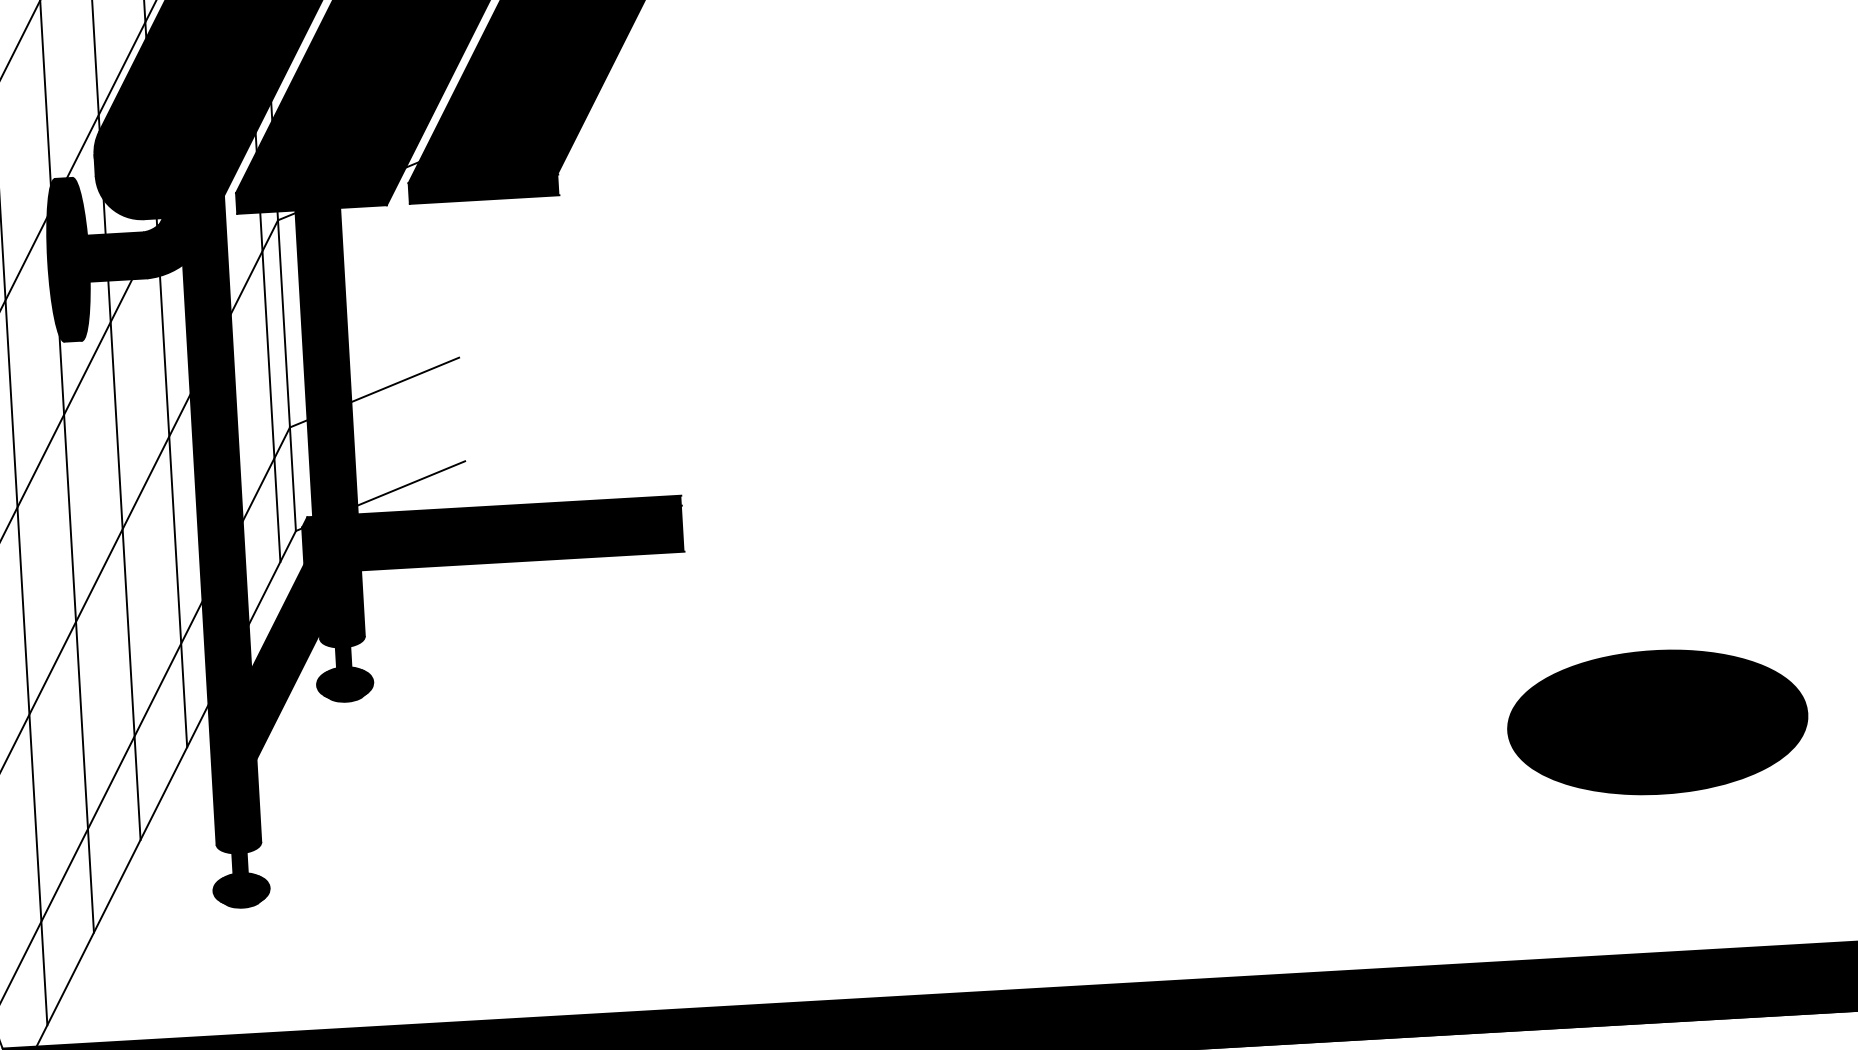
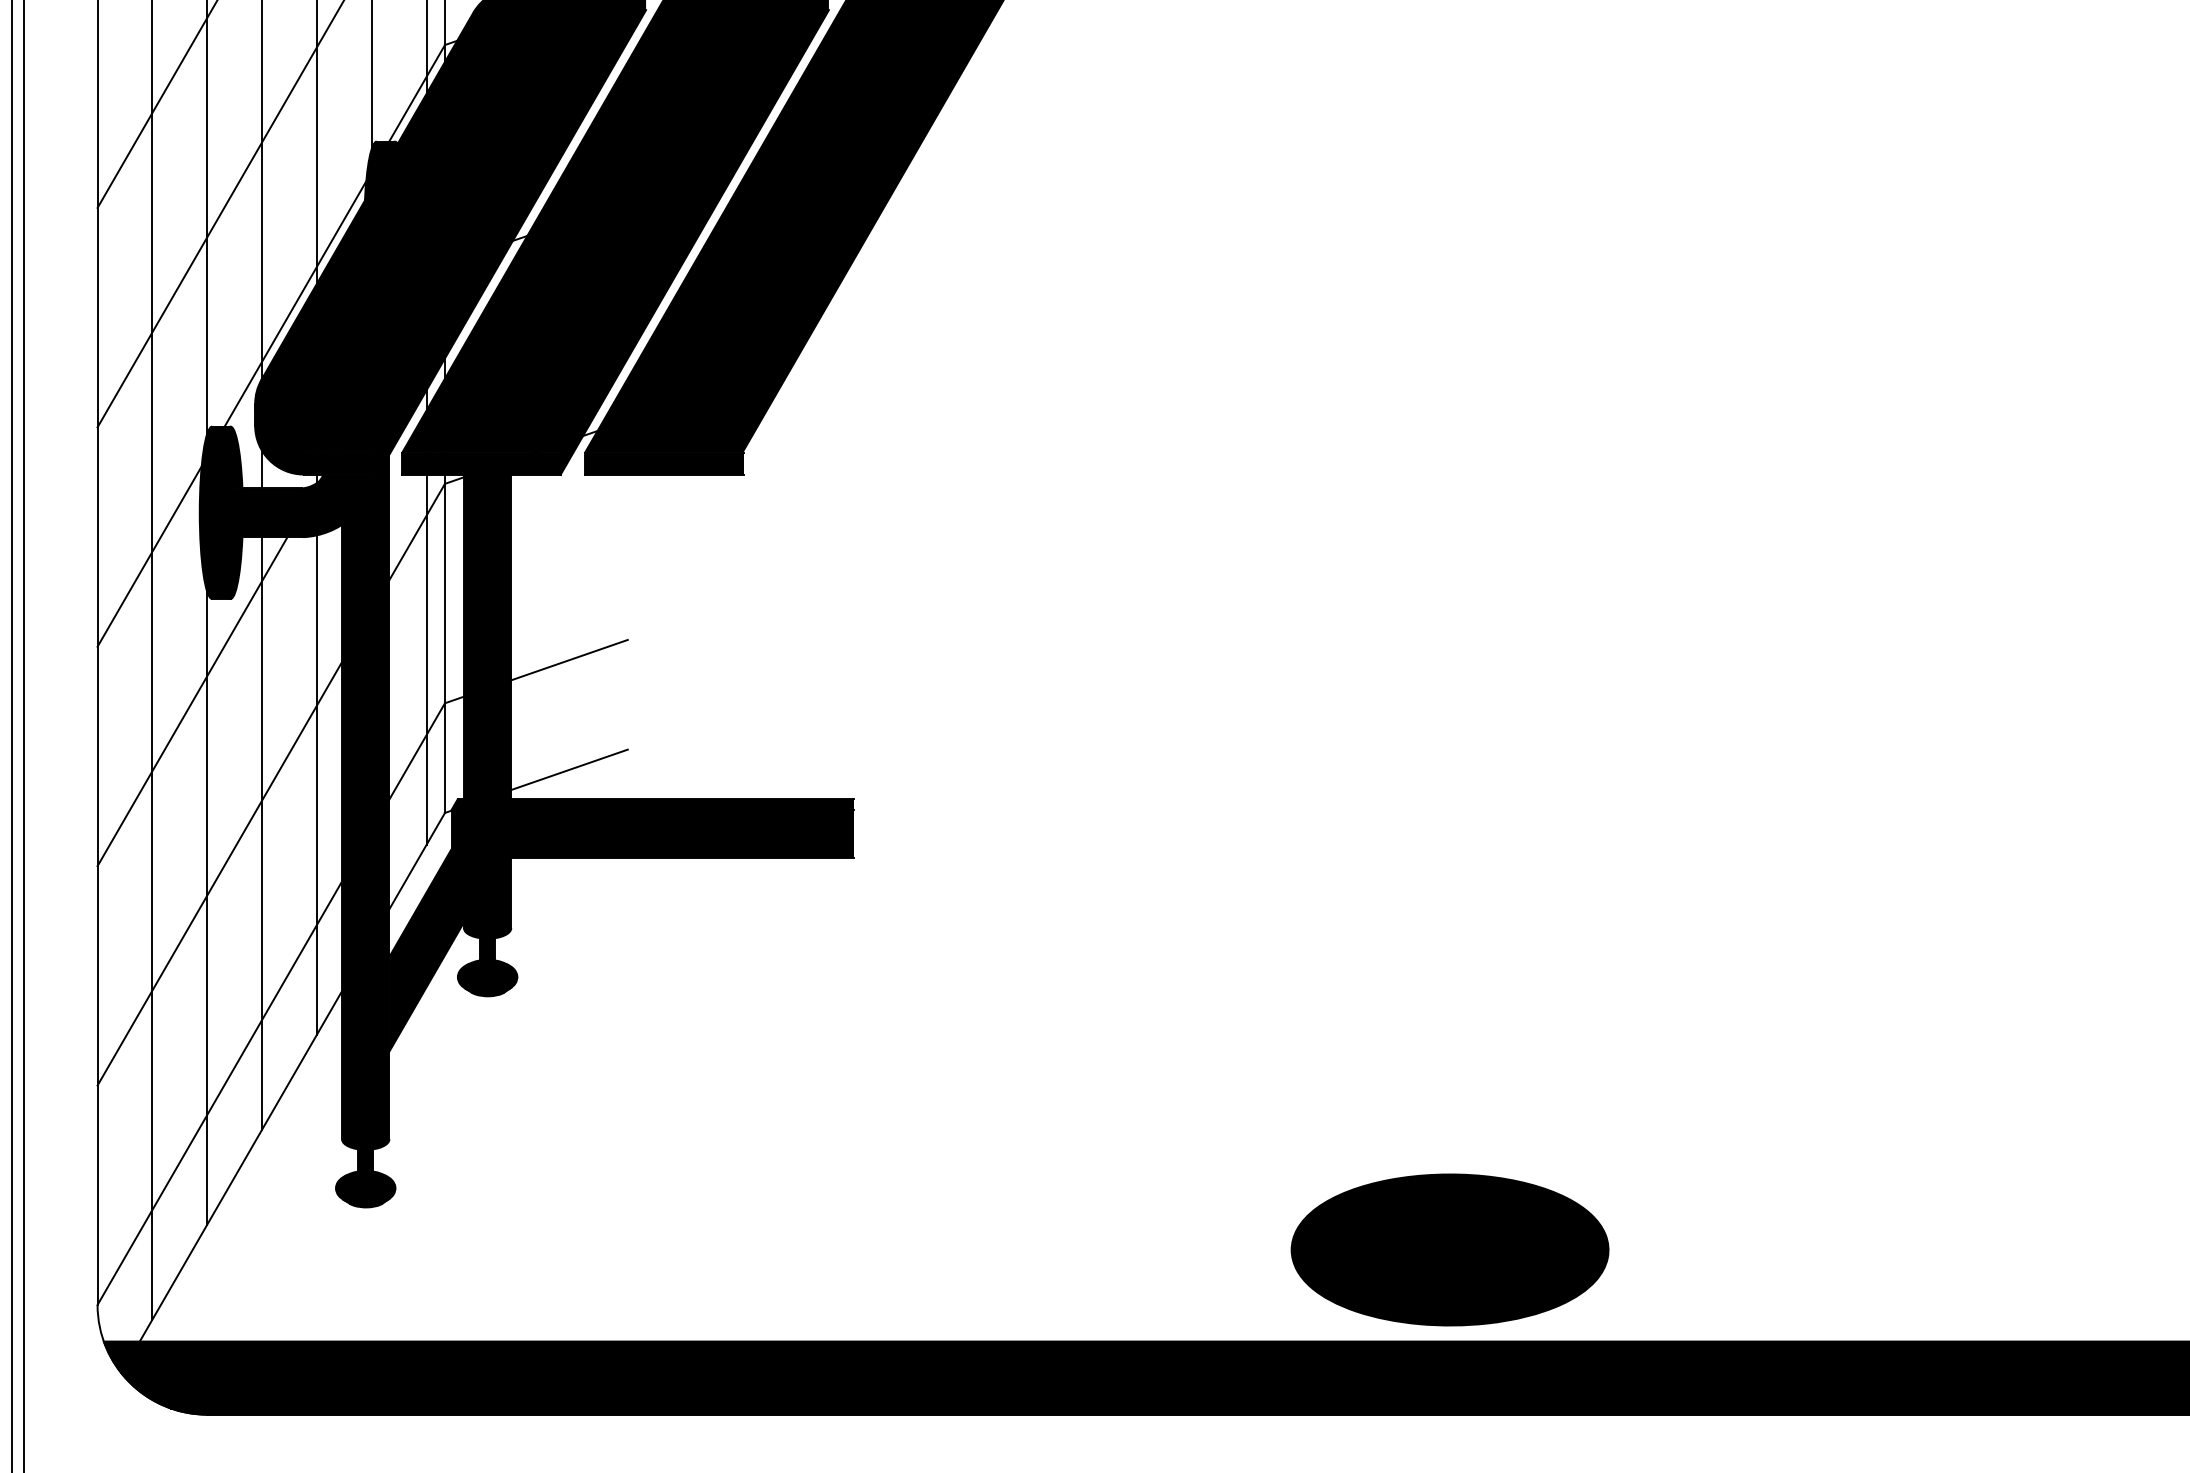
part: (1657, 722) -> (1449, 1249), moved

